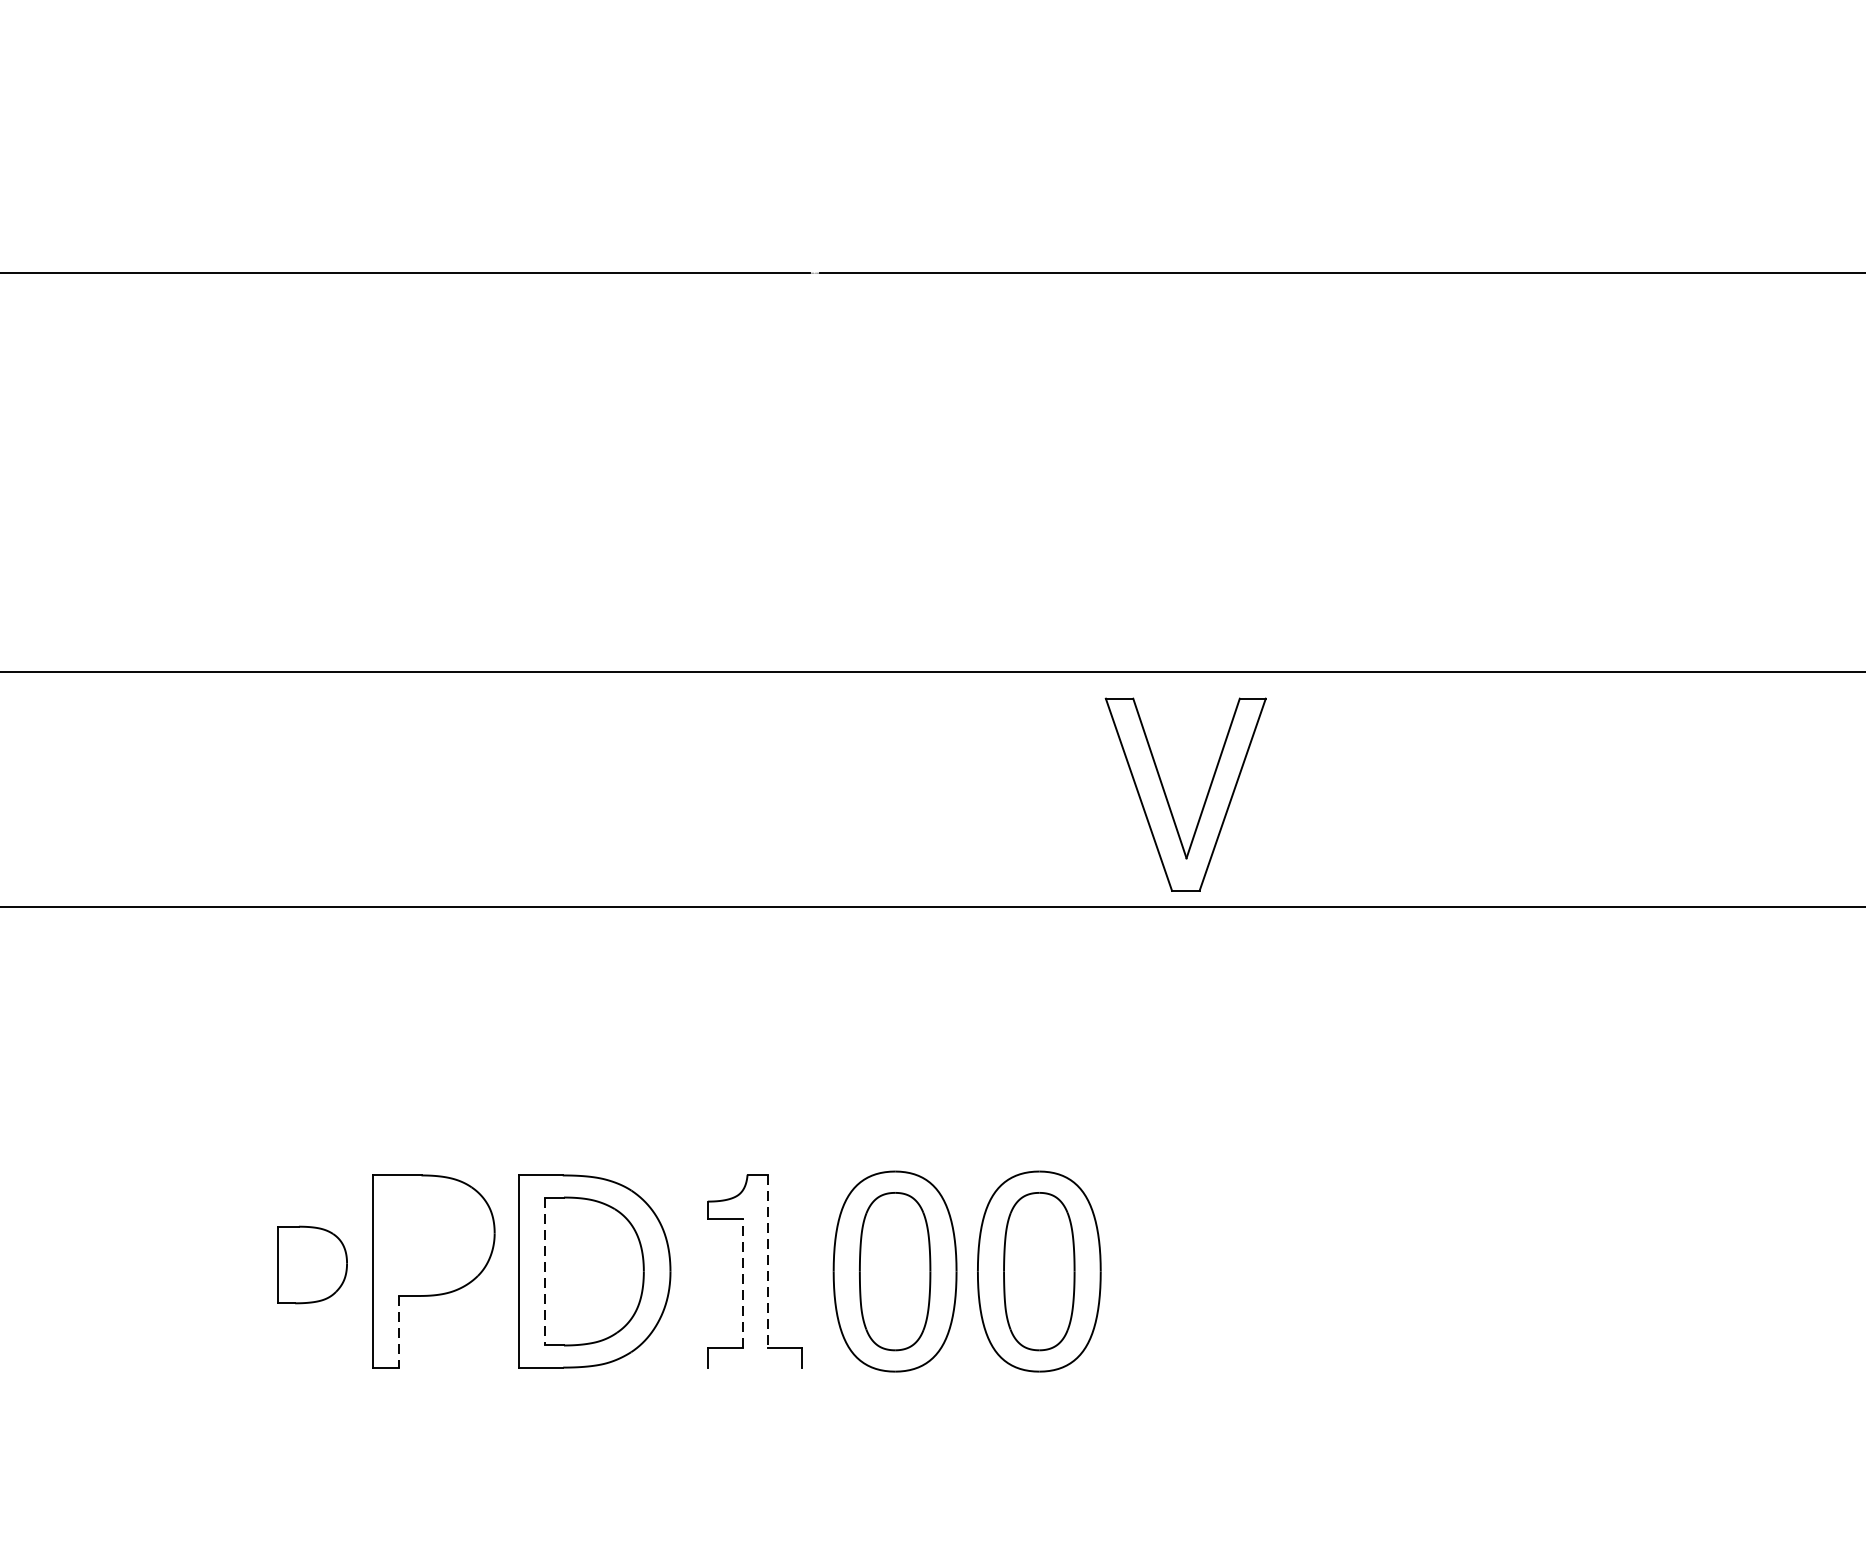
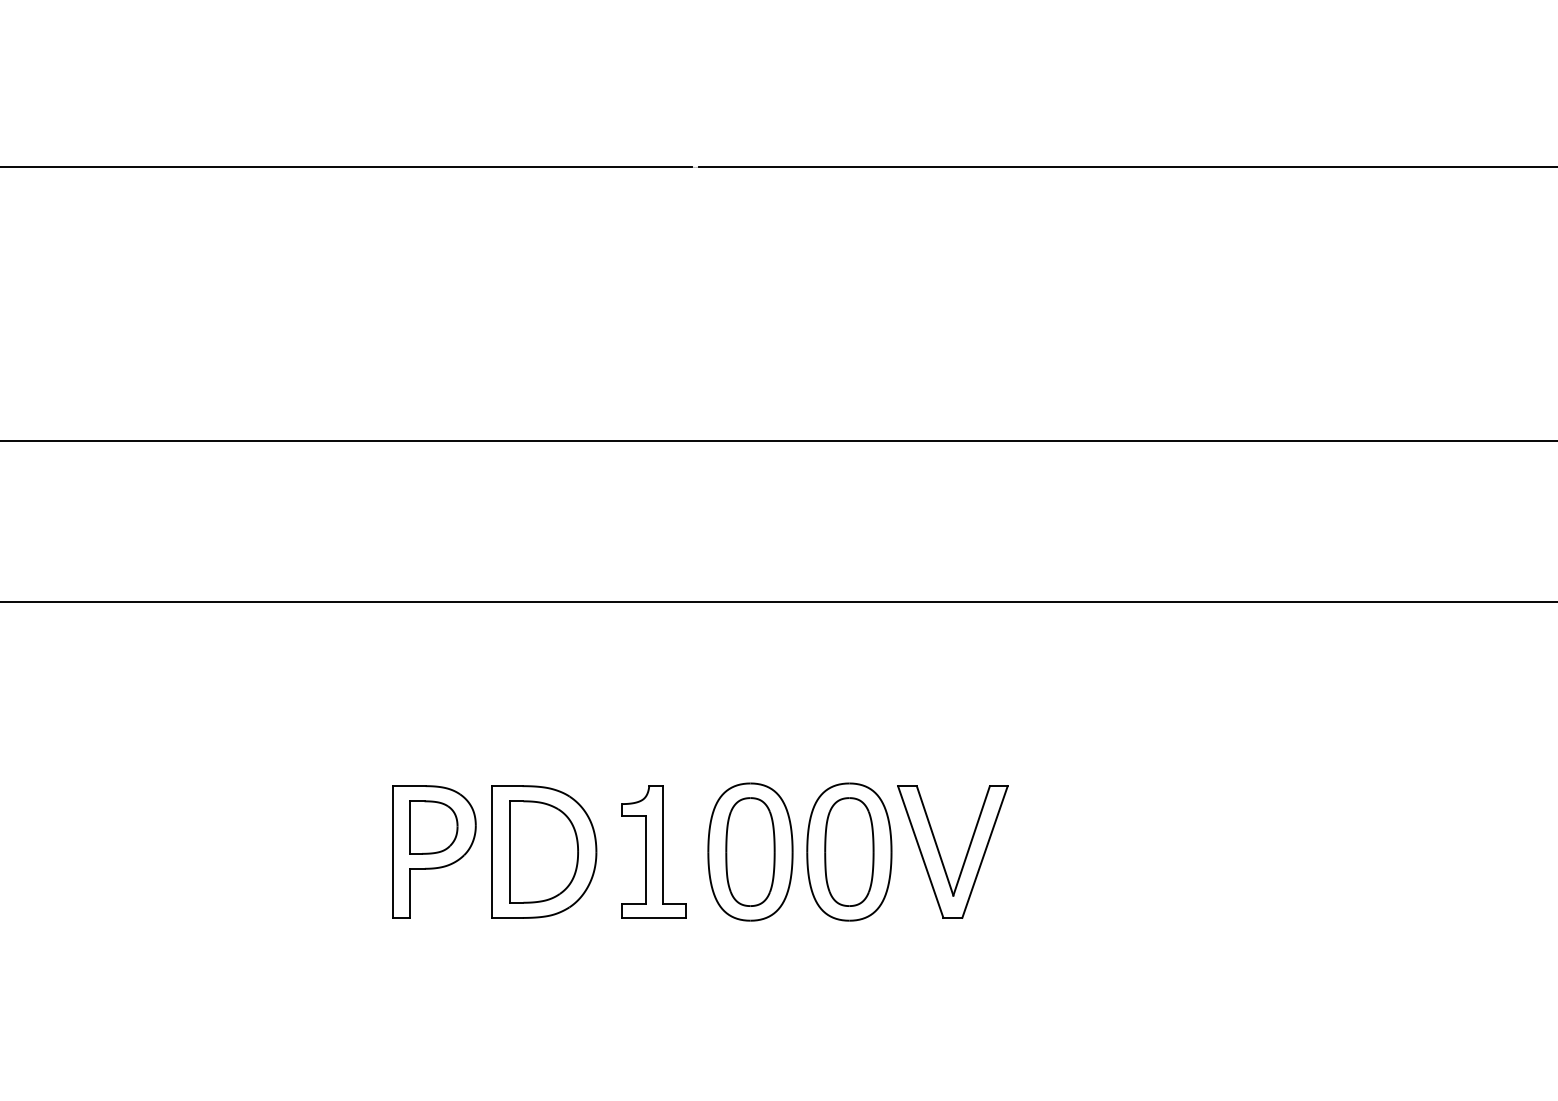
part: (1169, 801) -> (941, 856), moved
line: (766, 1261) -> (662, 845), dashed -> solid
part: (311, 1264) -> (433, 827), moved
line: (545, 1272) -> (510, 852), dashed -> solid
line: (742, 1282) -> (645, 859), dashed -> solid
line: (399, 1331) -> (410, 893), dashed -> solid
line: (755, 1366) -> (654, 917), added

